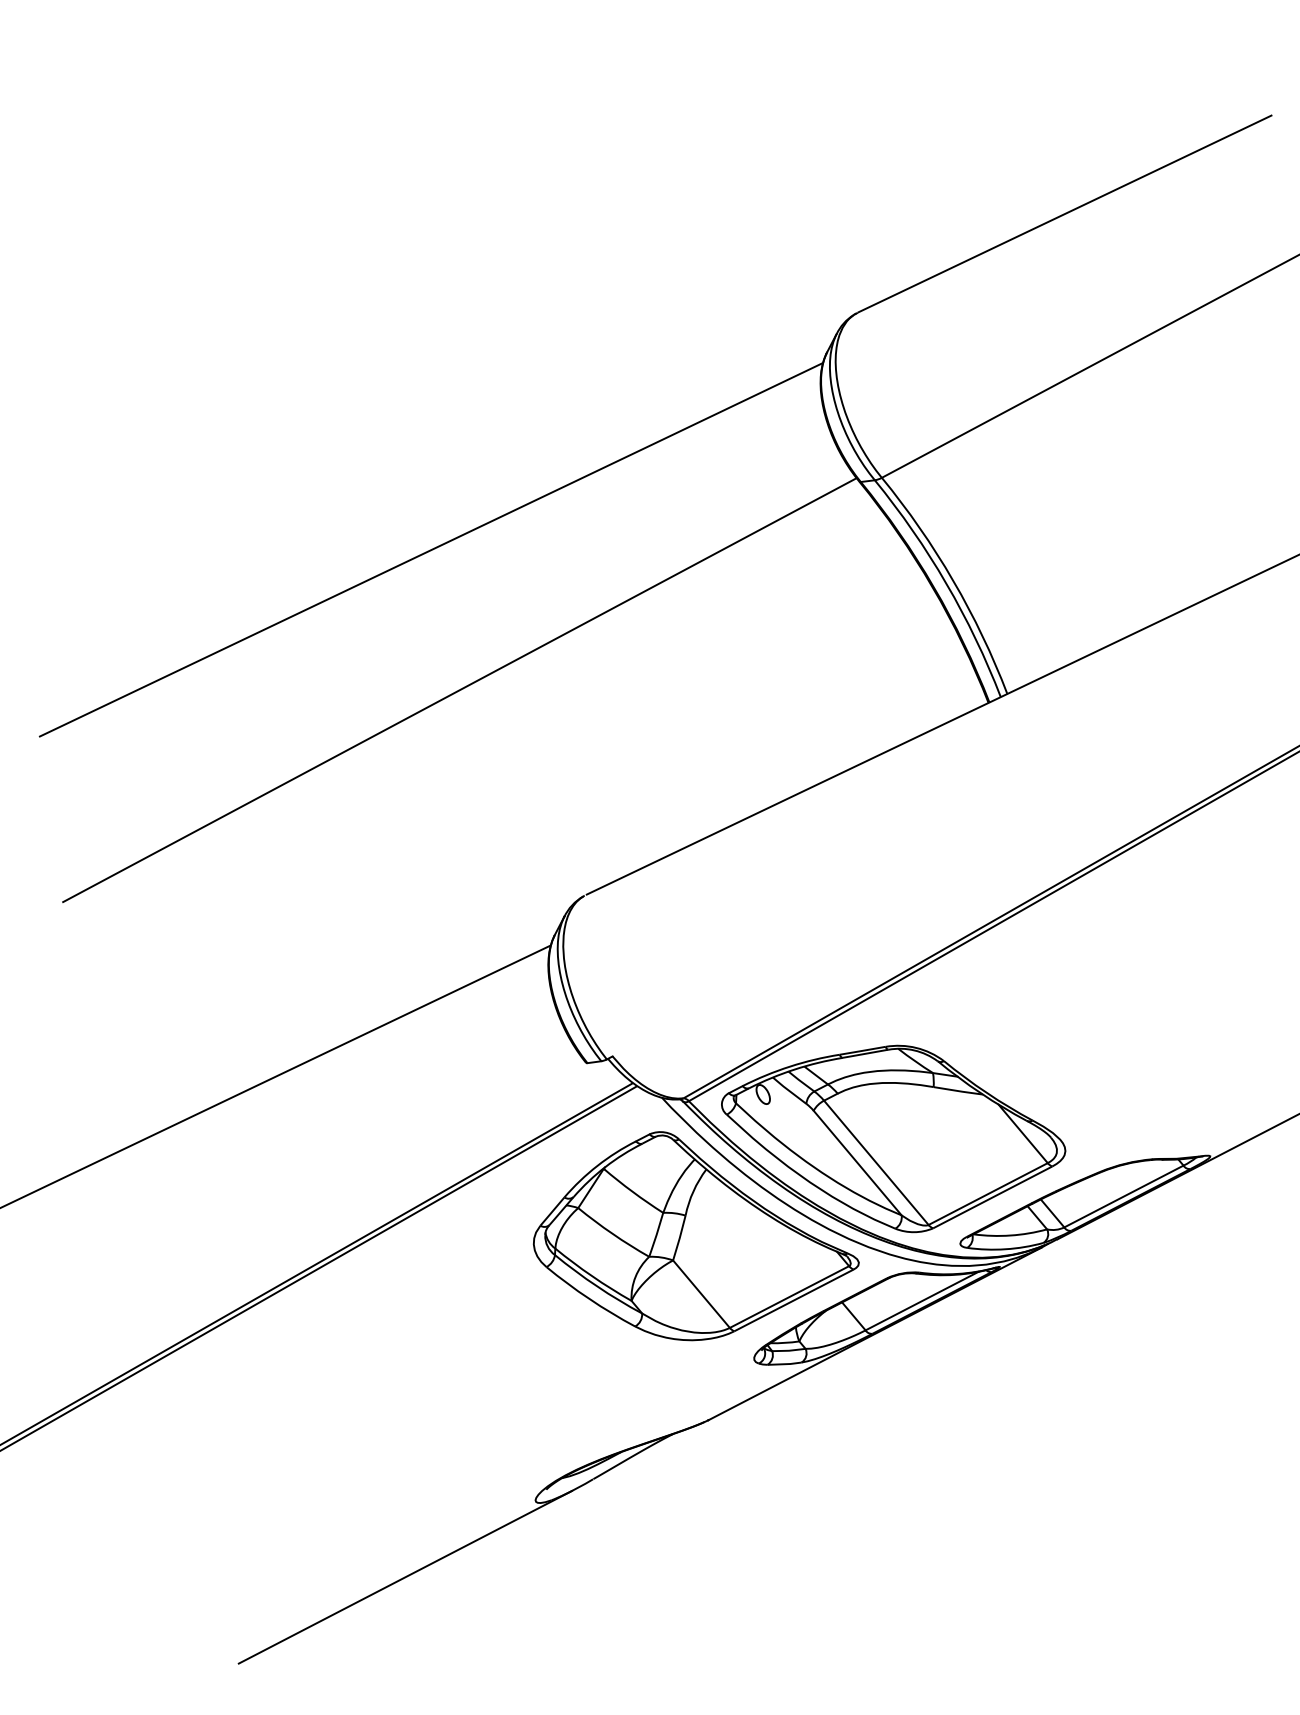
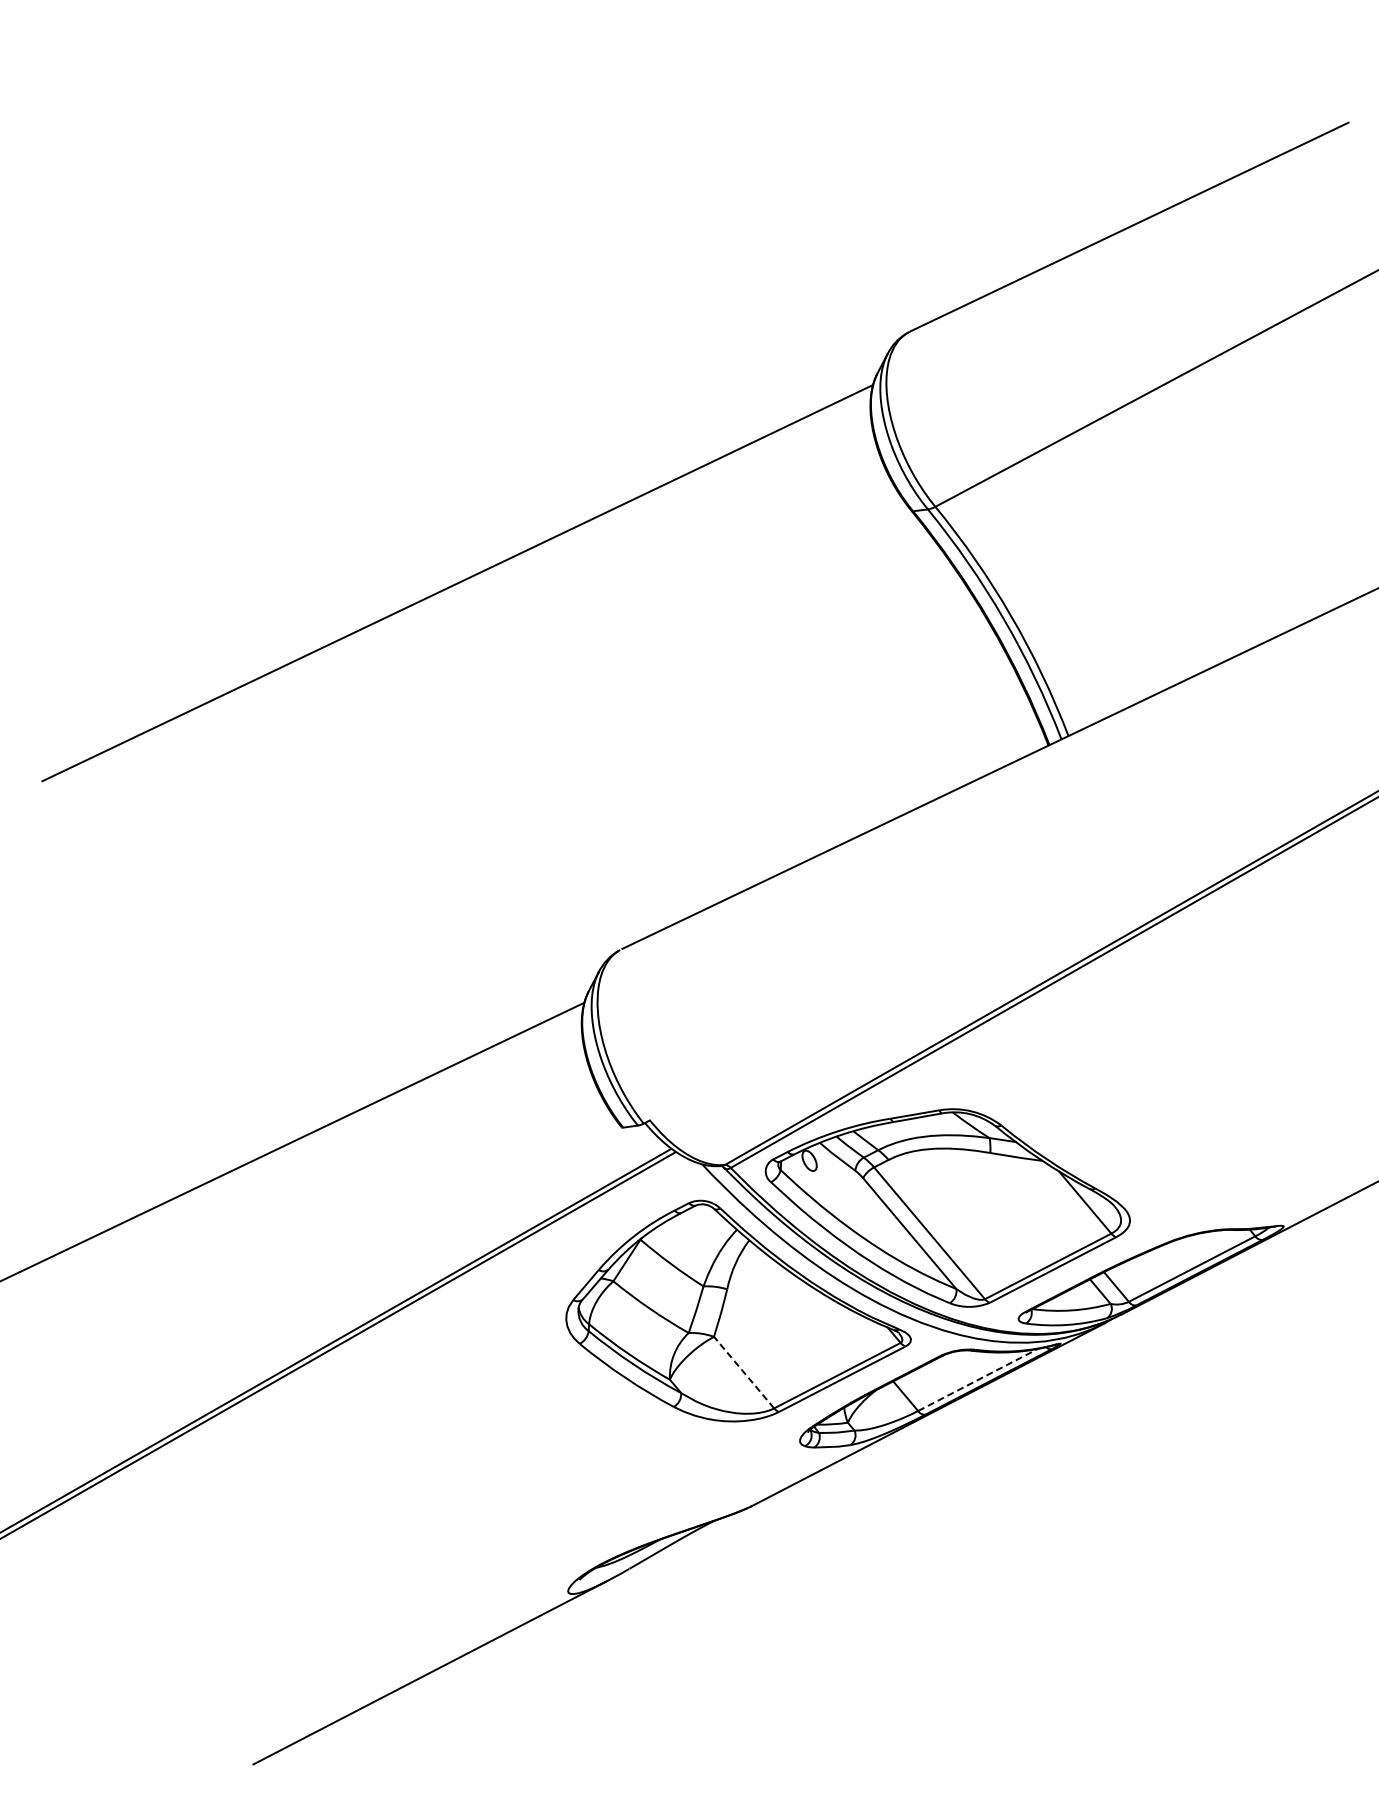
line: (459, 689) -> (487, 731), removed
line: (701, 1294) -> (744, 1372), solid -> dashed
line: (922, 1300) -> (978, 1379), solid -> dashed

